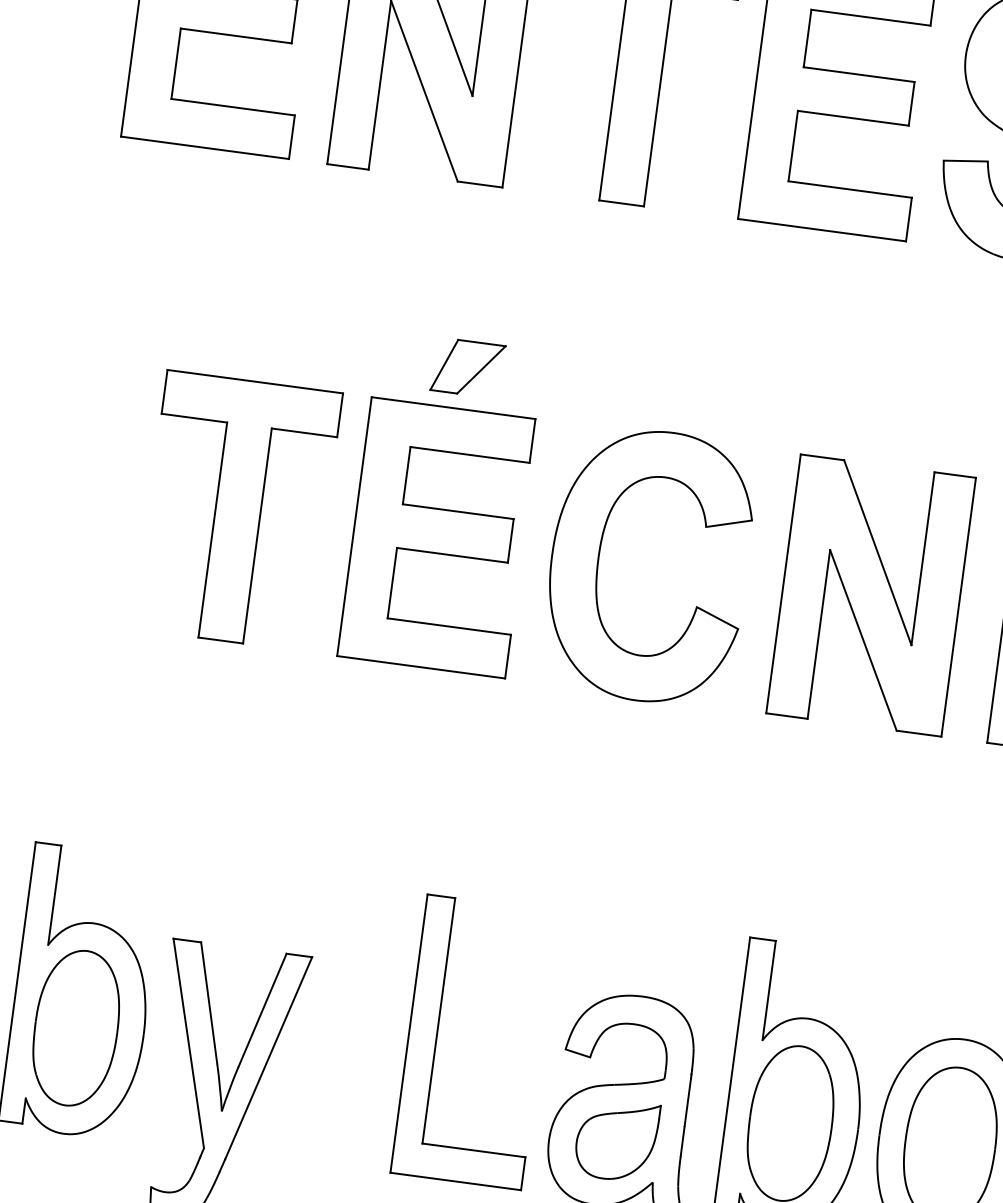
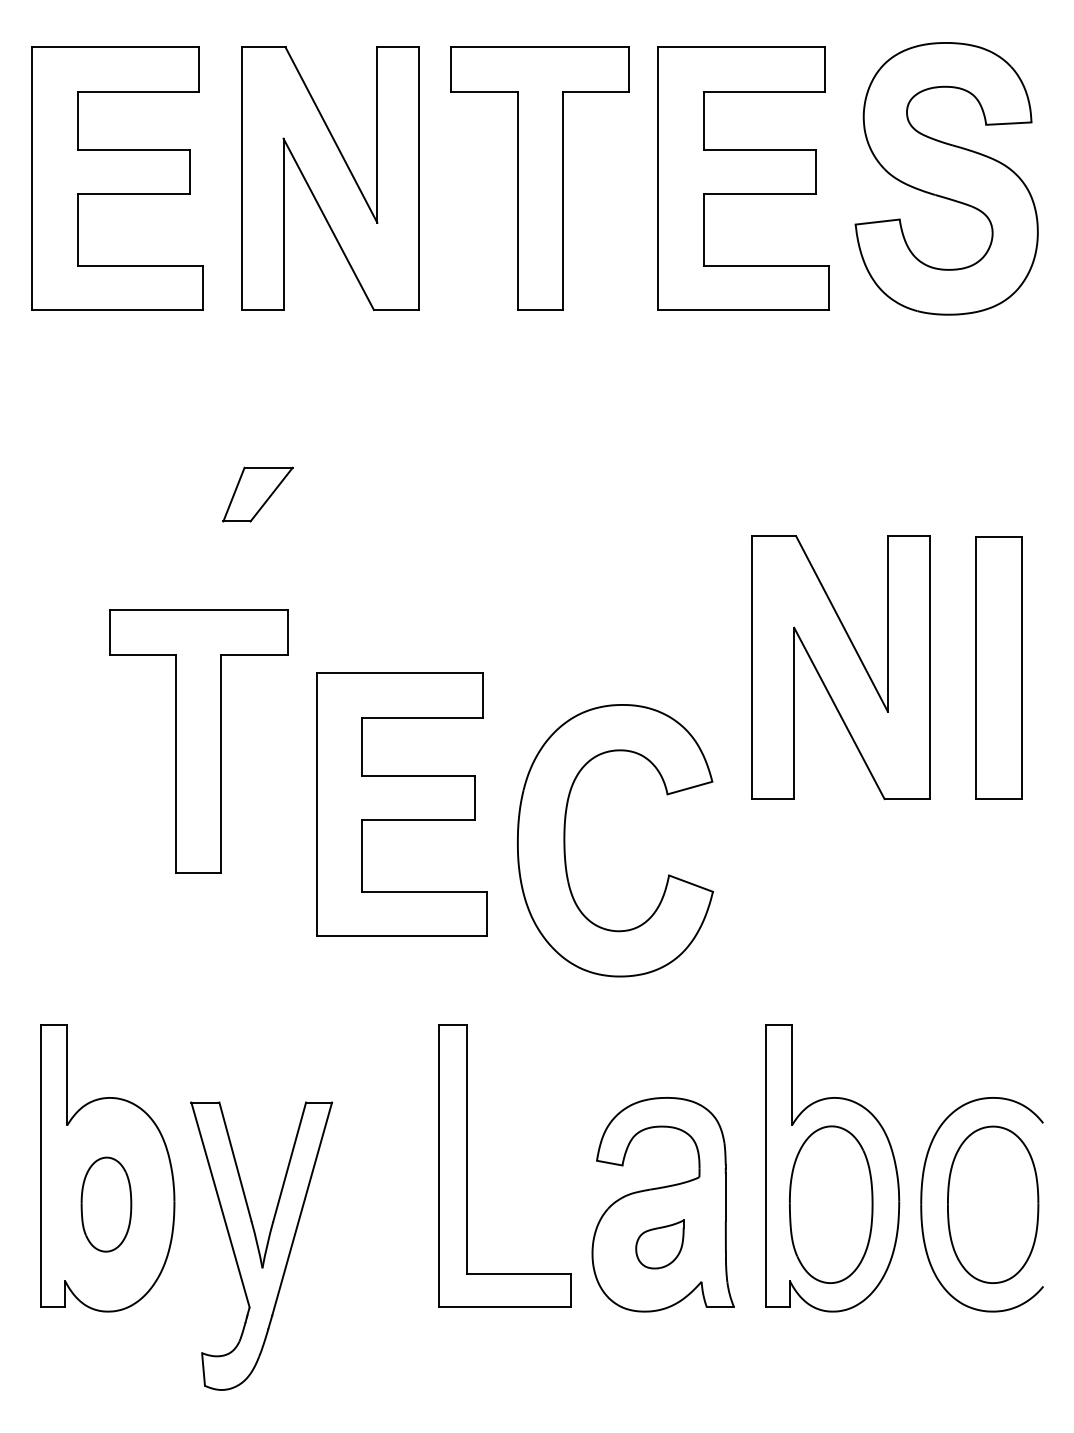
part: (467, 367) -> (257, 494), moved
part: (237, 510) -> (198, 741), moved
part: (437, 537) -> (401, 804), moved
part: (599, 559) -> (565, 840), moved
part: (76, 1028) -> (106, 1204), size x0.6
part: (616, 1140) -> (659, 1244), size x0.6

